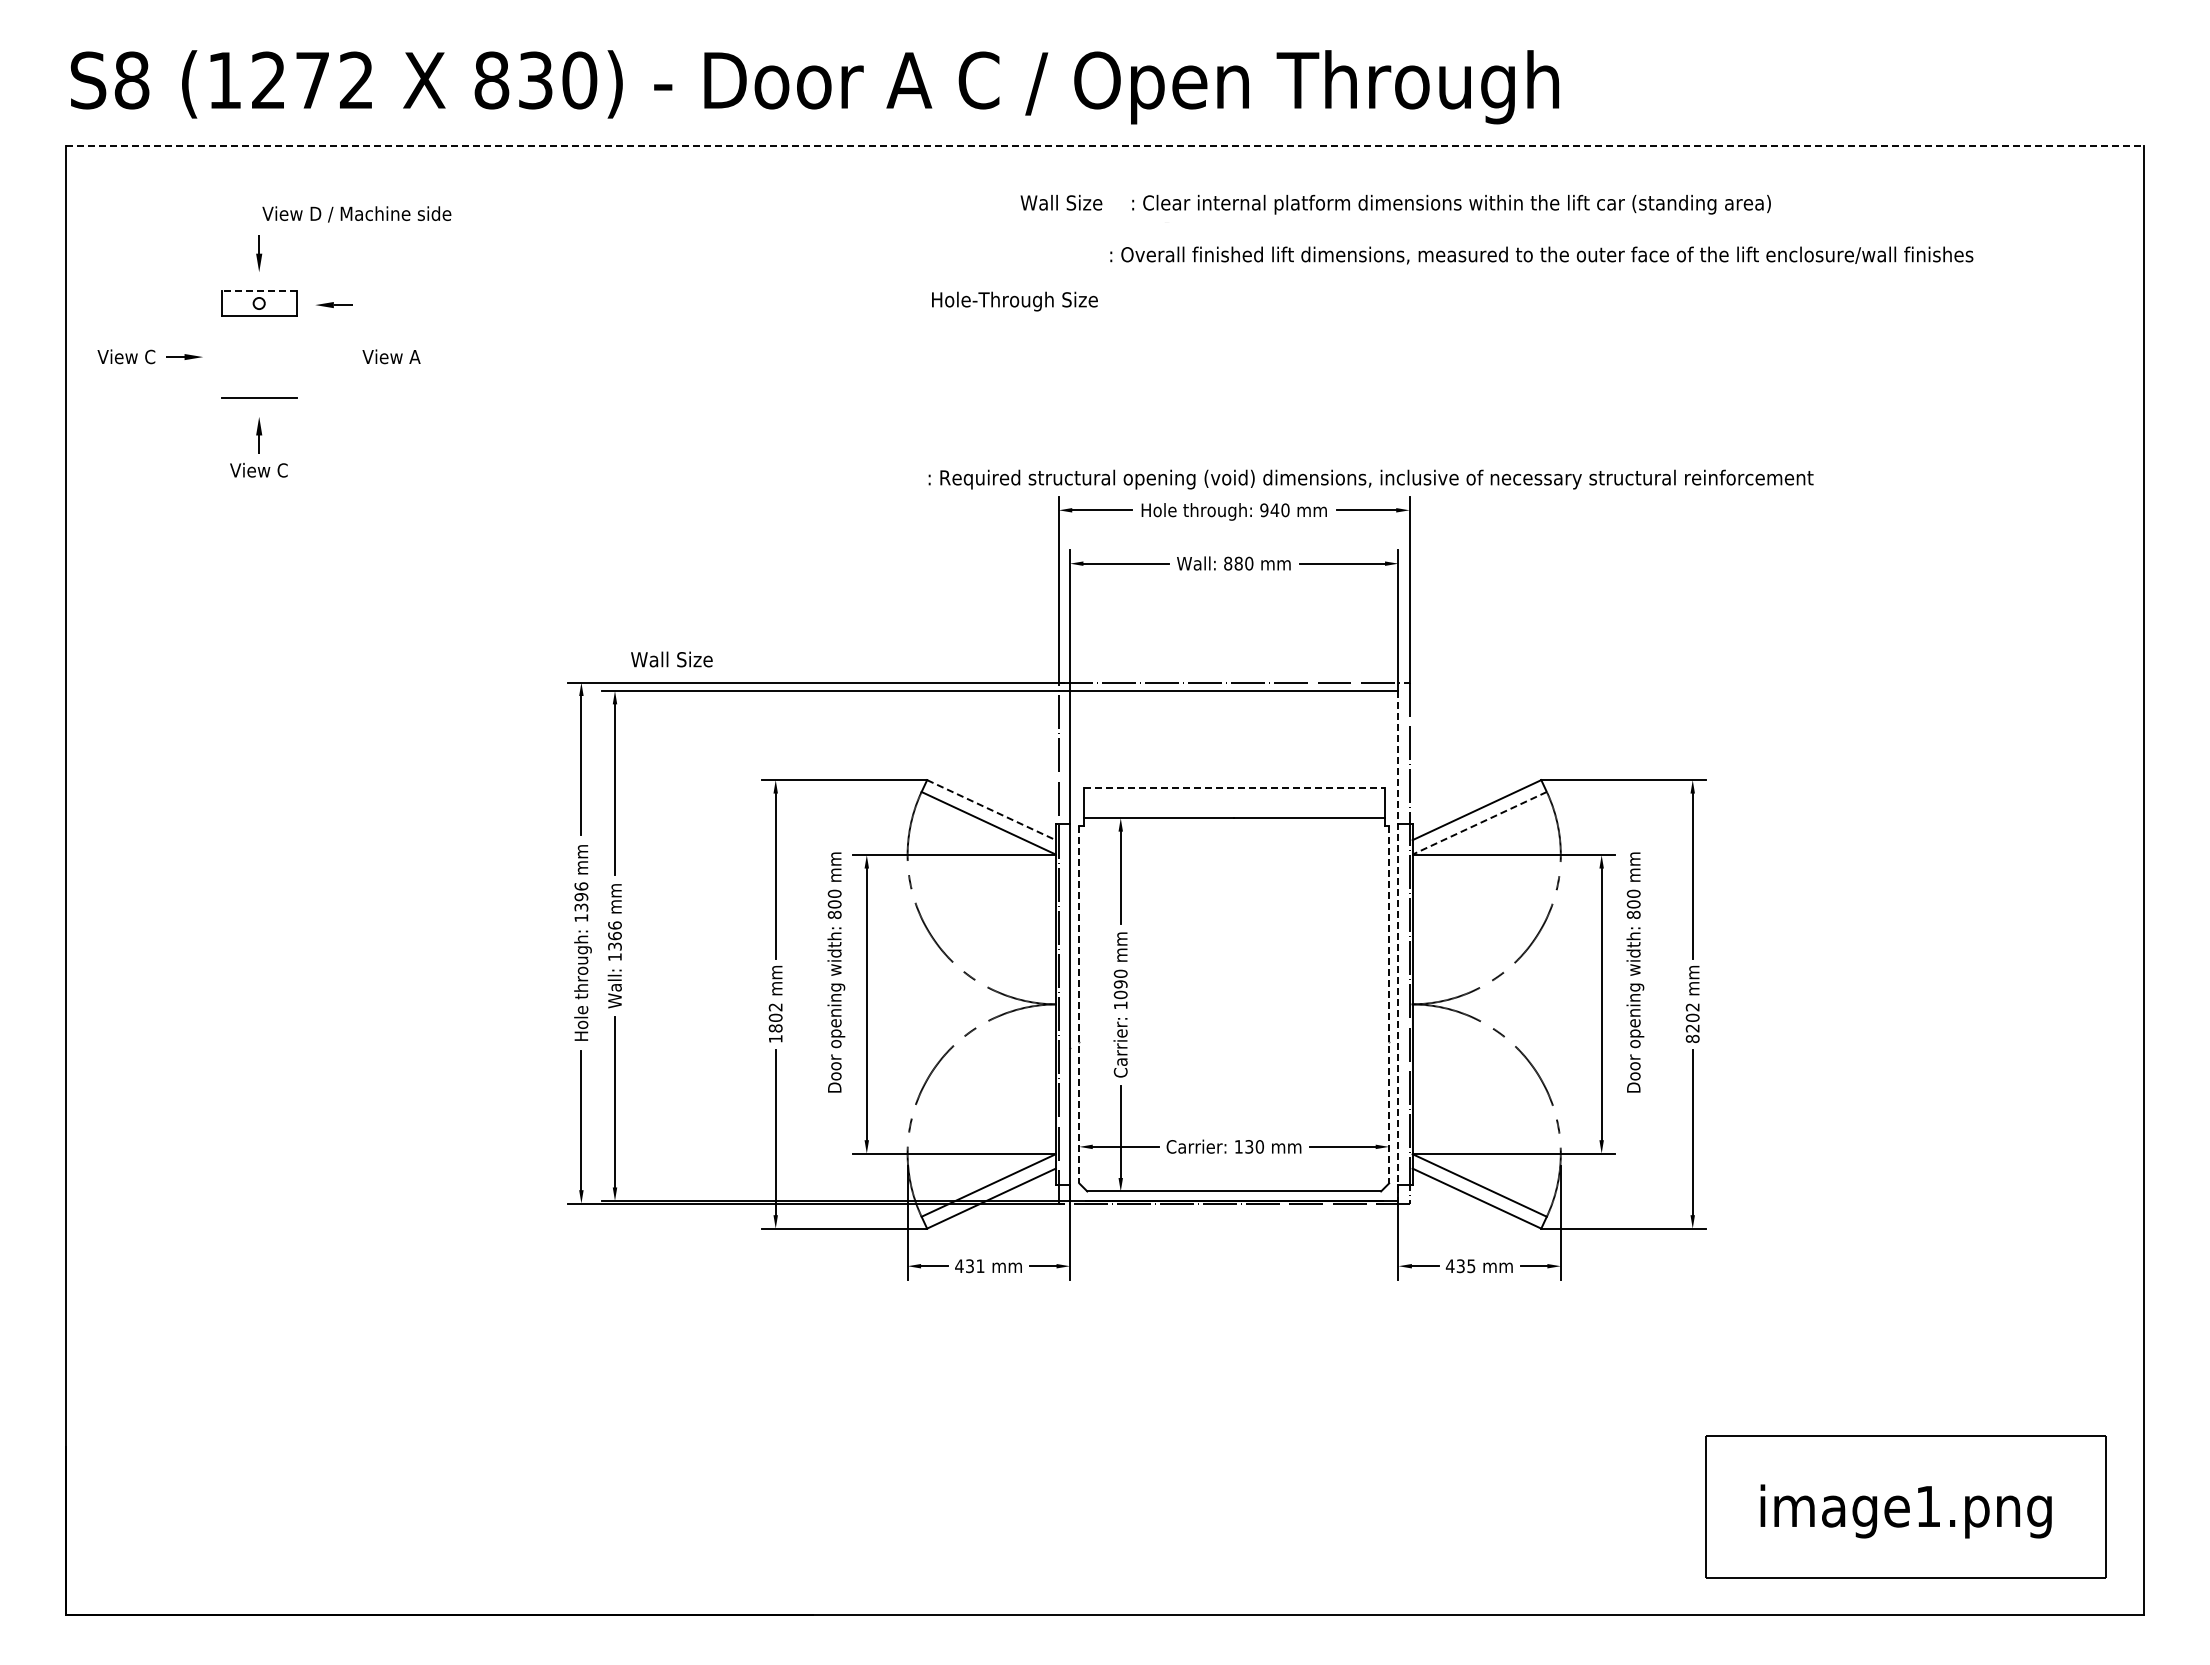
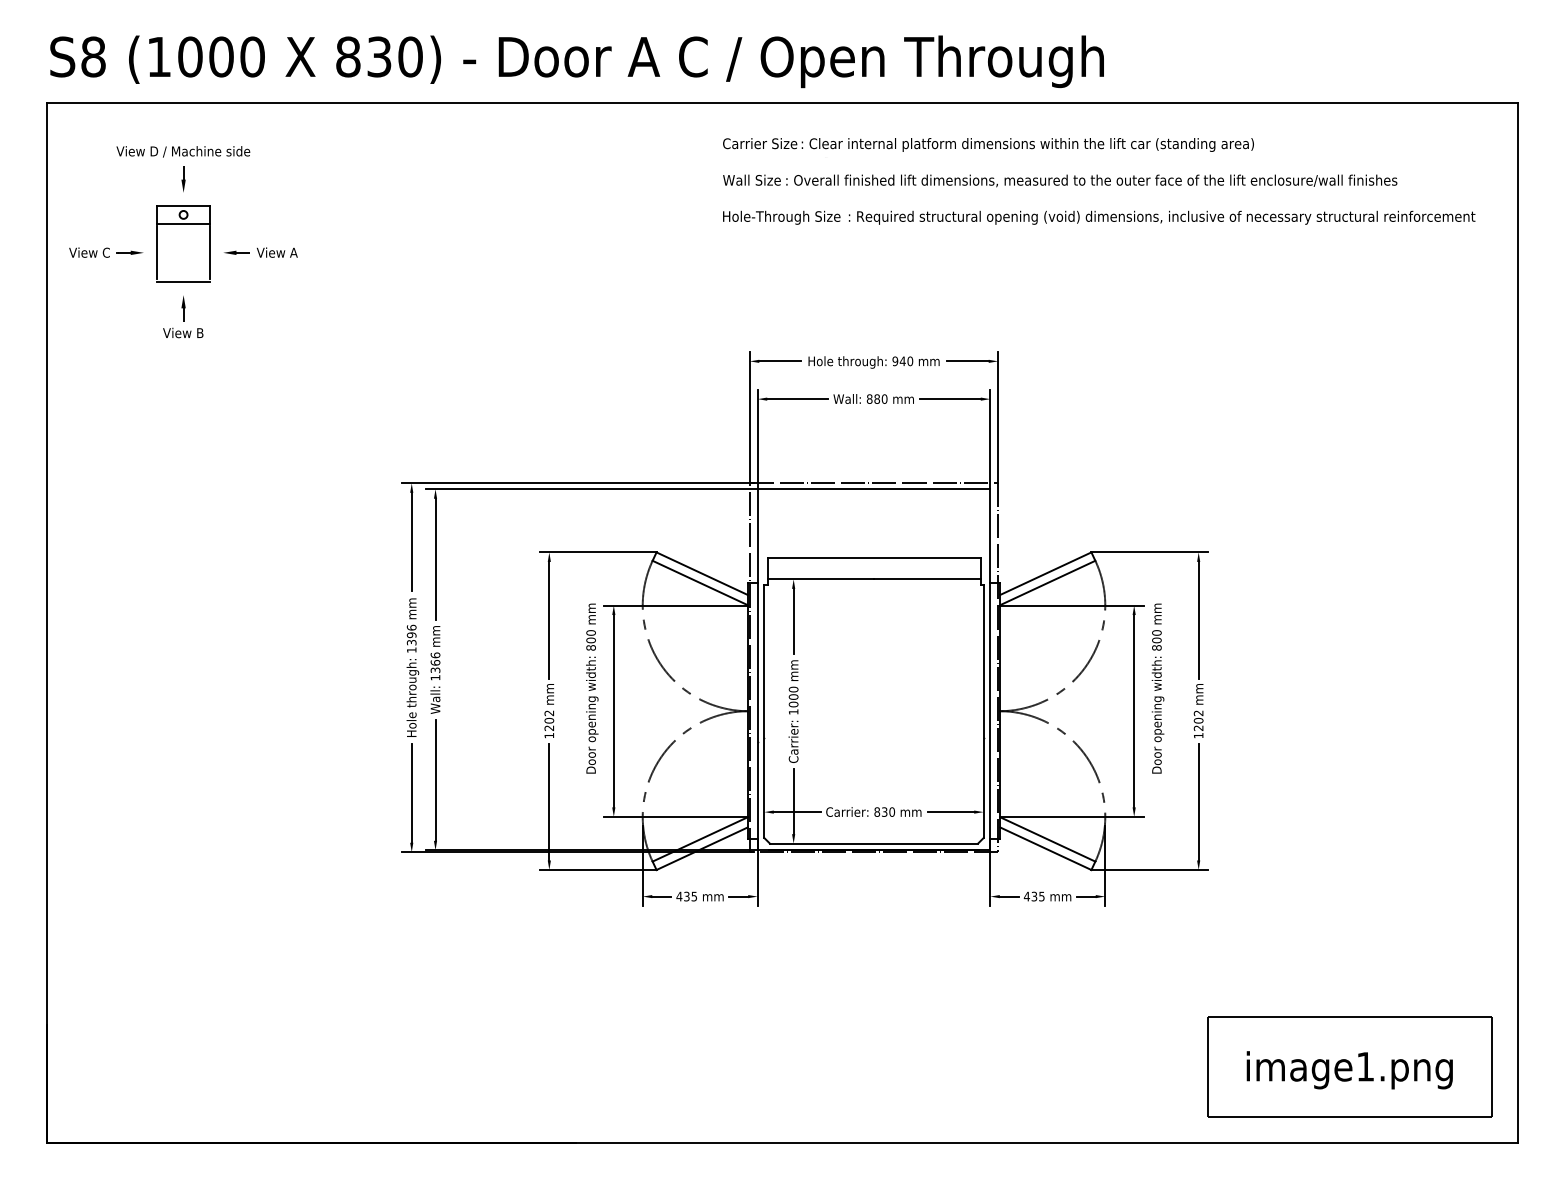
text: (312, 80) -> (221, 57), (1272 -> (1000
line: (1104, 145) -> (782, 103), dashed -> solid
text: (1072, 202) -> (759, 143), Wall Size -> Carrier Size
text: (356, 214) -> (183, 151), moved
line: (258, 291) -> (183, 206), dashed -> solid
text: (1014, 301) -> (781, 217), moved
part: (334, 304) -> (236, 252), moved
line: (221, 356) -> (156, 252), added
line: (296, 356) -> (210, 252), added
text: (258, 470) -> (183, 333), View C -> View B
text: (1370, 479) -> (1161, 217), moved
text: (671, 659) -> (751, 180), moved
line: (1234, 788) -> (874, 558), dashed -> solid
line: (991, 810) -> (702, 573), dashed -> solid
line: (1479, 823) -> (1047, 583), dashed -> solid
line: (1398, 945) -> (990, 669), dashed -> solid
text: (1120, 984) -> (793, 697), 1090 -> 1000
line: (1079, 1004) -> (764, 711), dashed -> solid
line: (1389, 1004) -> (983, 711), dashed -> solid
text: (775, 1028) -> (549, 728), 1802 -> 1202
text: (1692, 1038) -> (1198, 735), 8202 -> 1202
text: (1238, 1146) -> (877, 811), 130 -> 830
text: (980, 1266) -> (694, 896), 431 -> 435

